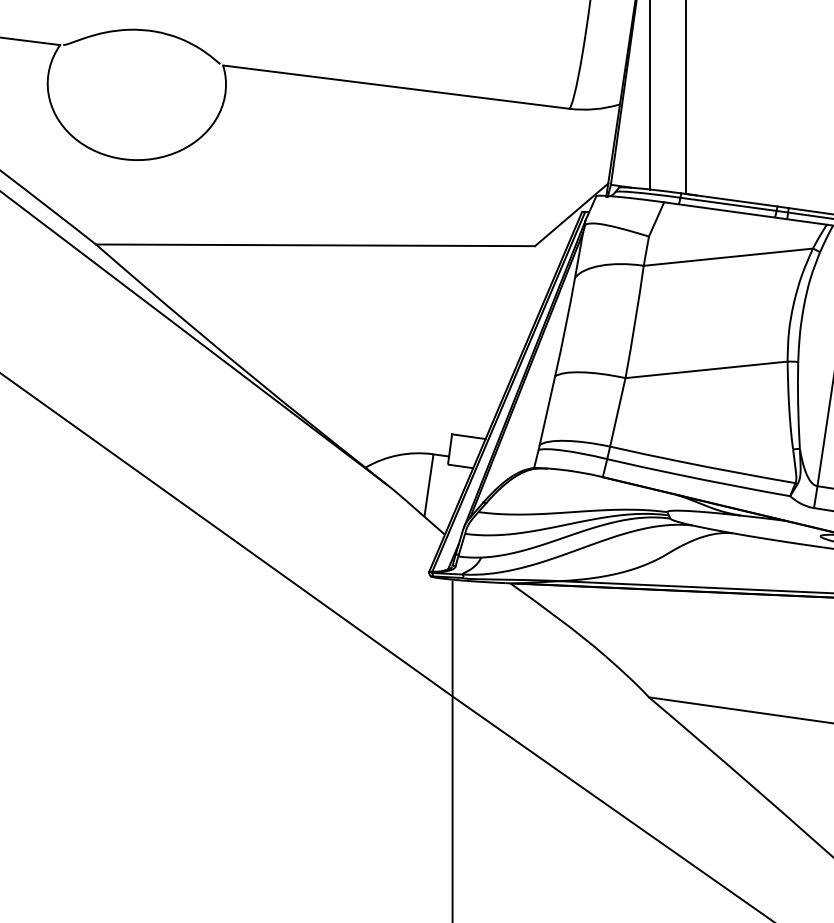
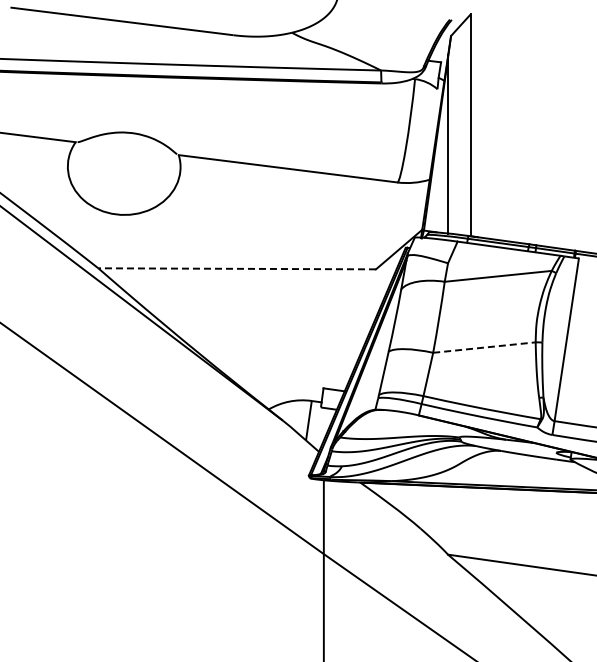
line: (316, 244) -> (237, 268), solid -> dashed
line: (706, 369) -> (484, 347), solid -> dashed

